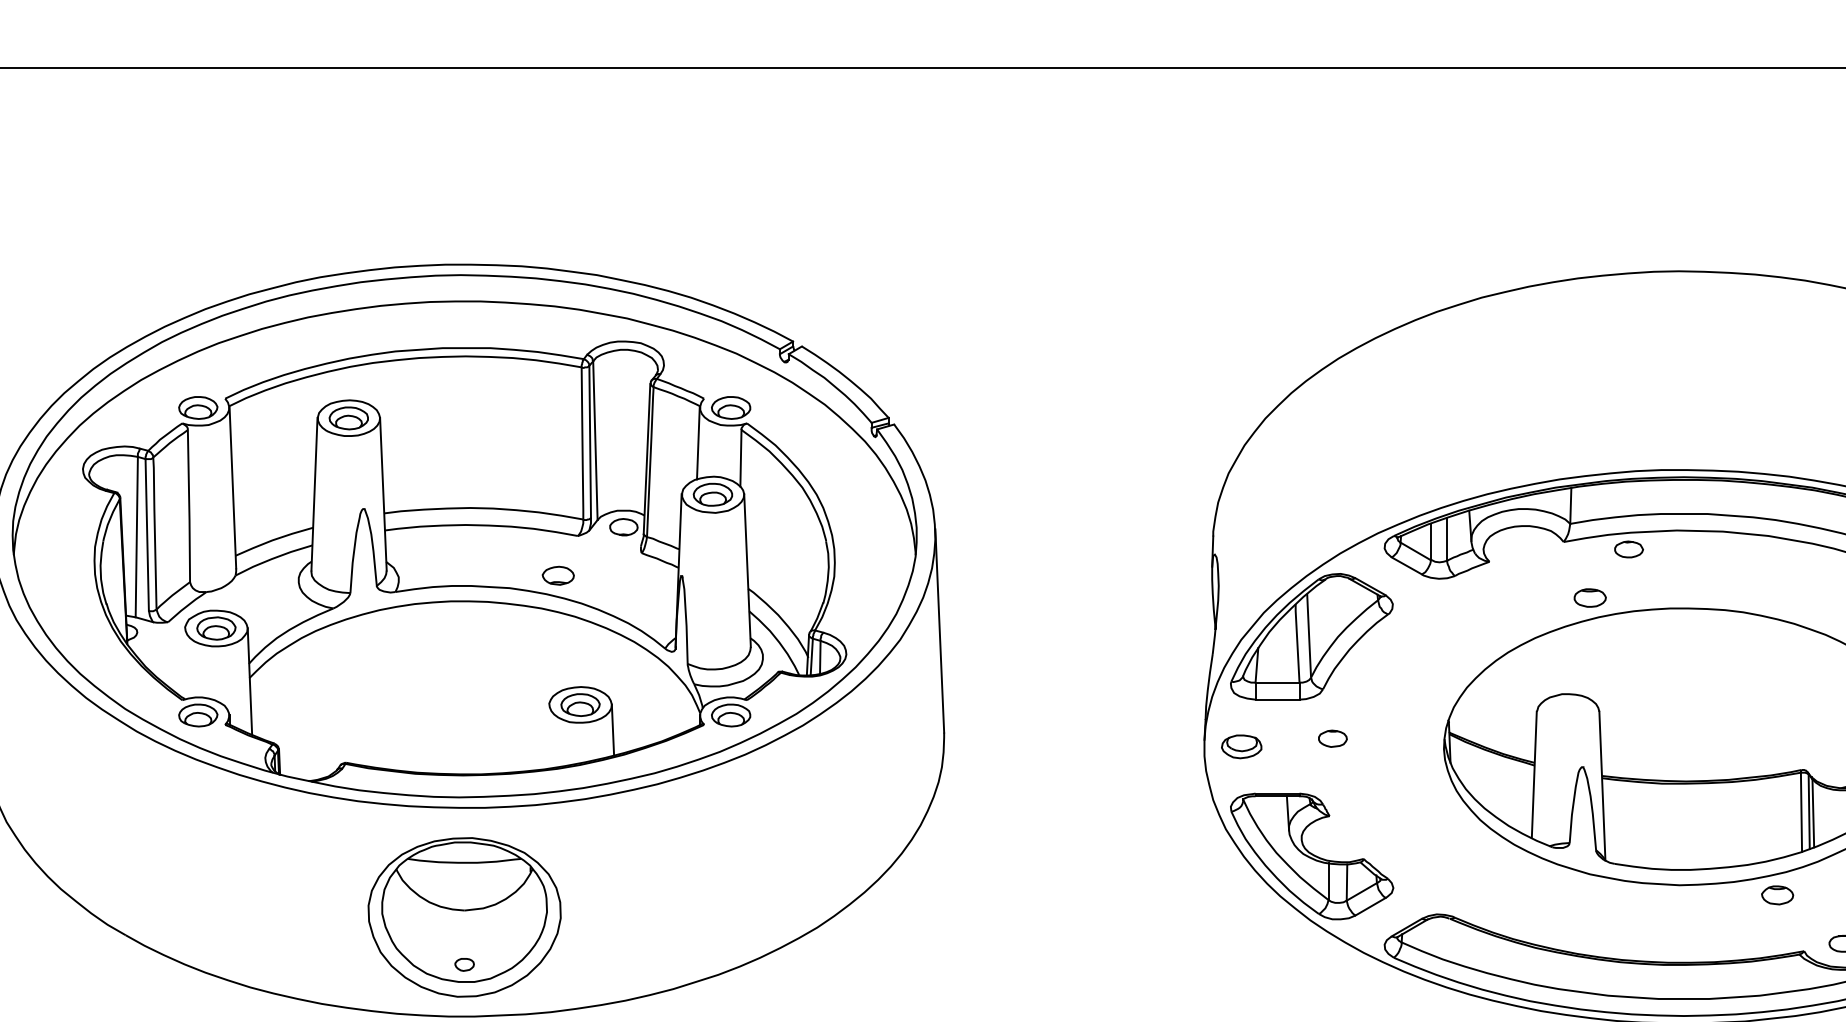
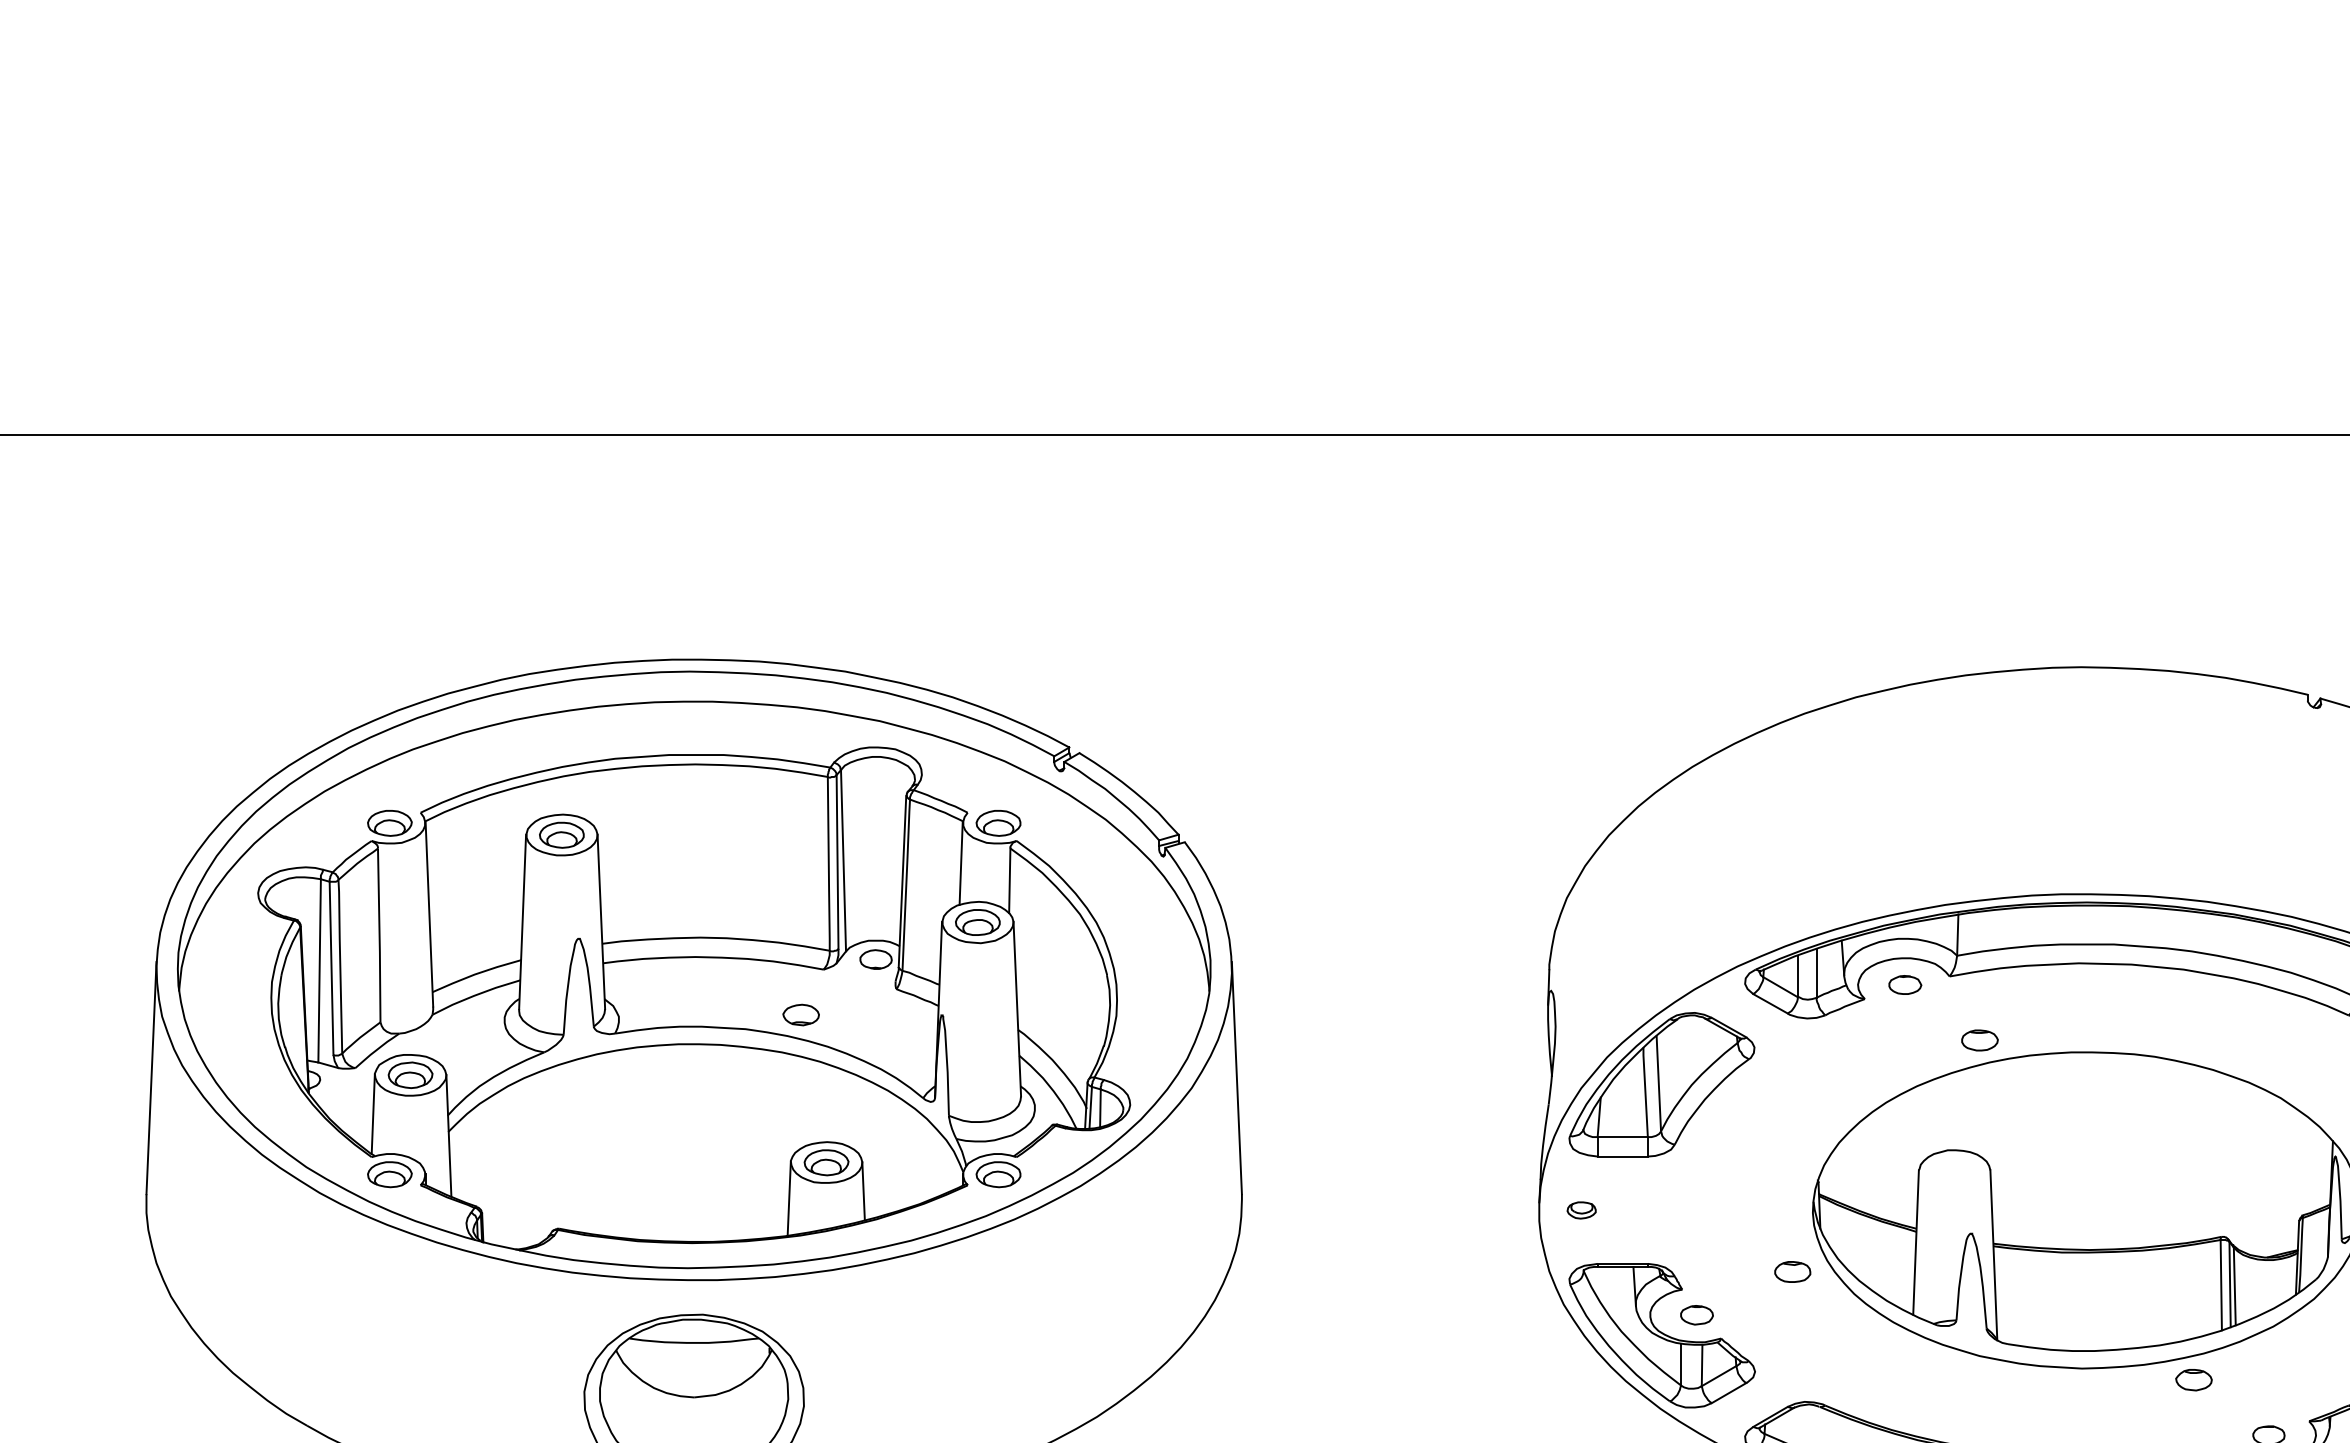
part: (1629, 549) -> (1905, 984), moved
line: (183, 662) -> (372, 1114), added
line: (547, 736) -> (788, 1198), added
part: (1332, 739) -> (1696, 1315), moved
part: (1241, 746) -> (1581, 1210), size x0.62
part: (1426, 800) -> (1792, 1271), added

